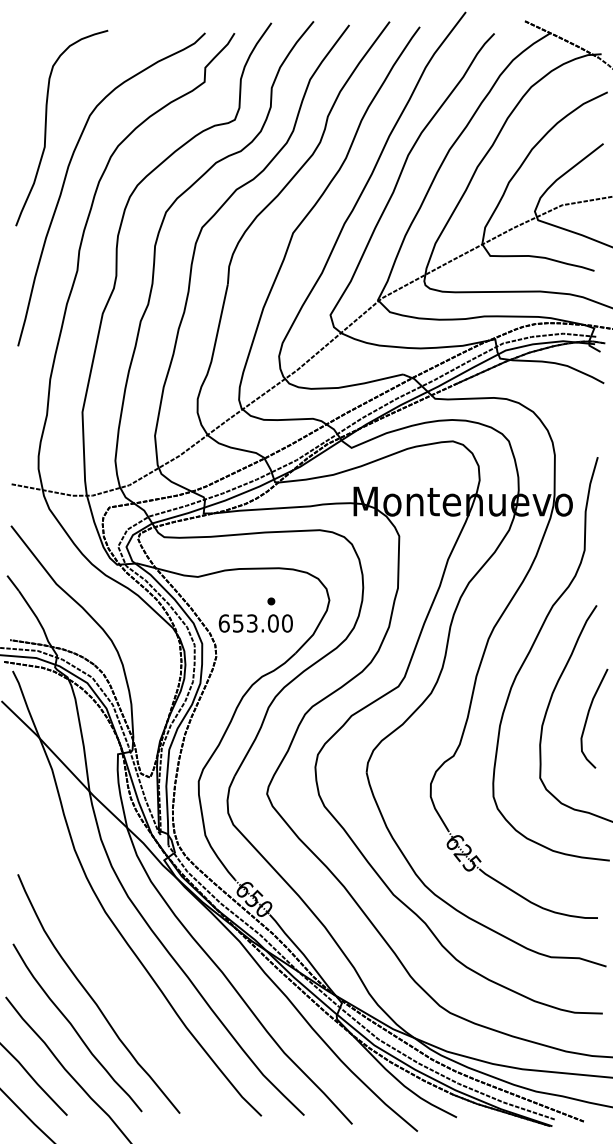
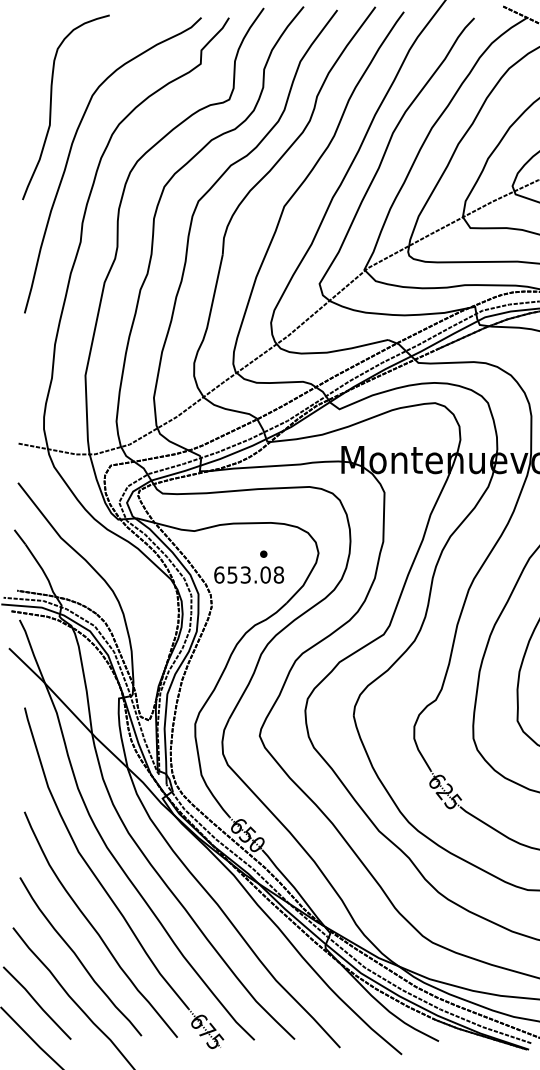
text: (287, 623) -> (279, 575), 653.00 -> 653.08
part: (105, 958) -> (107, 891), added

